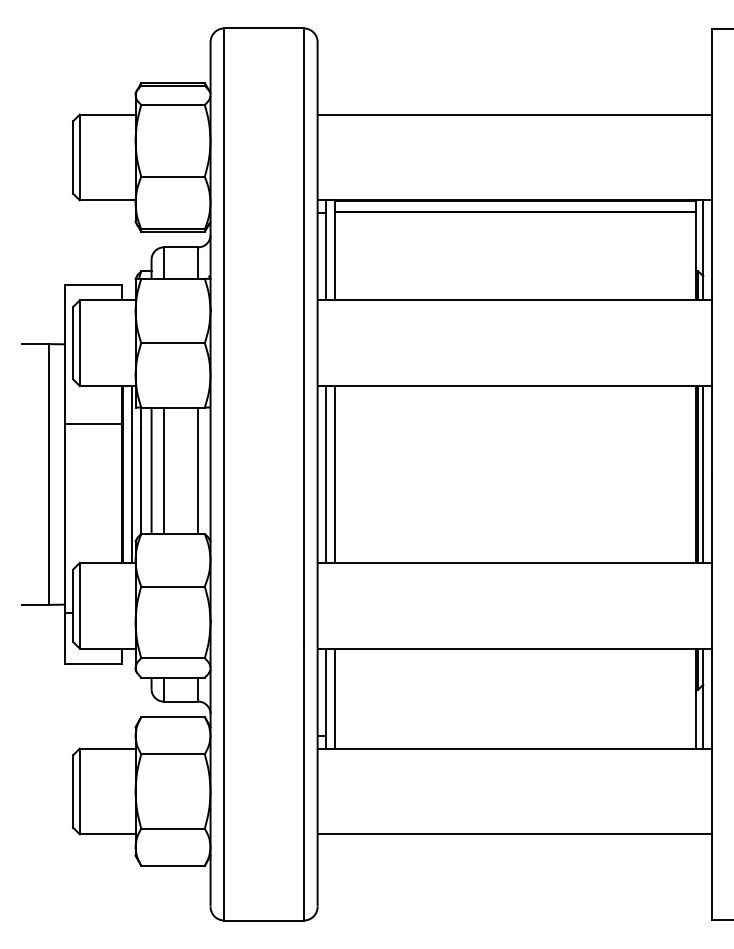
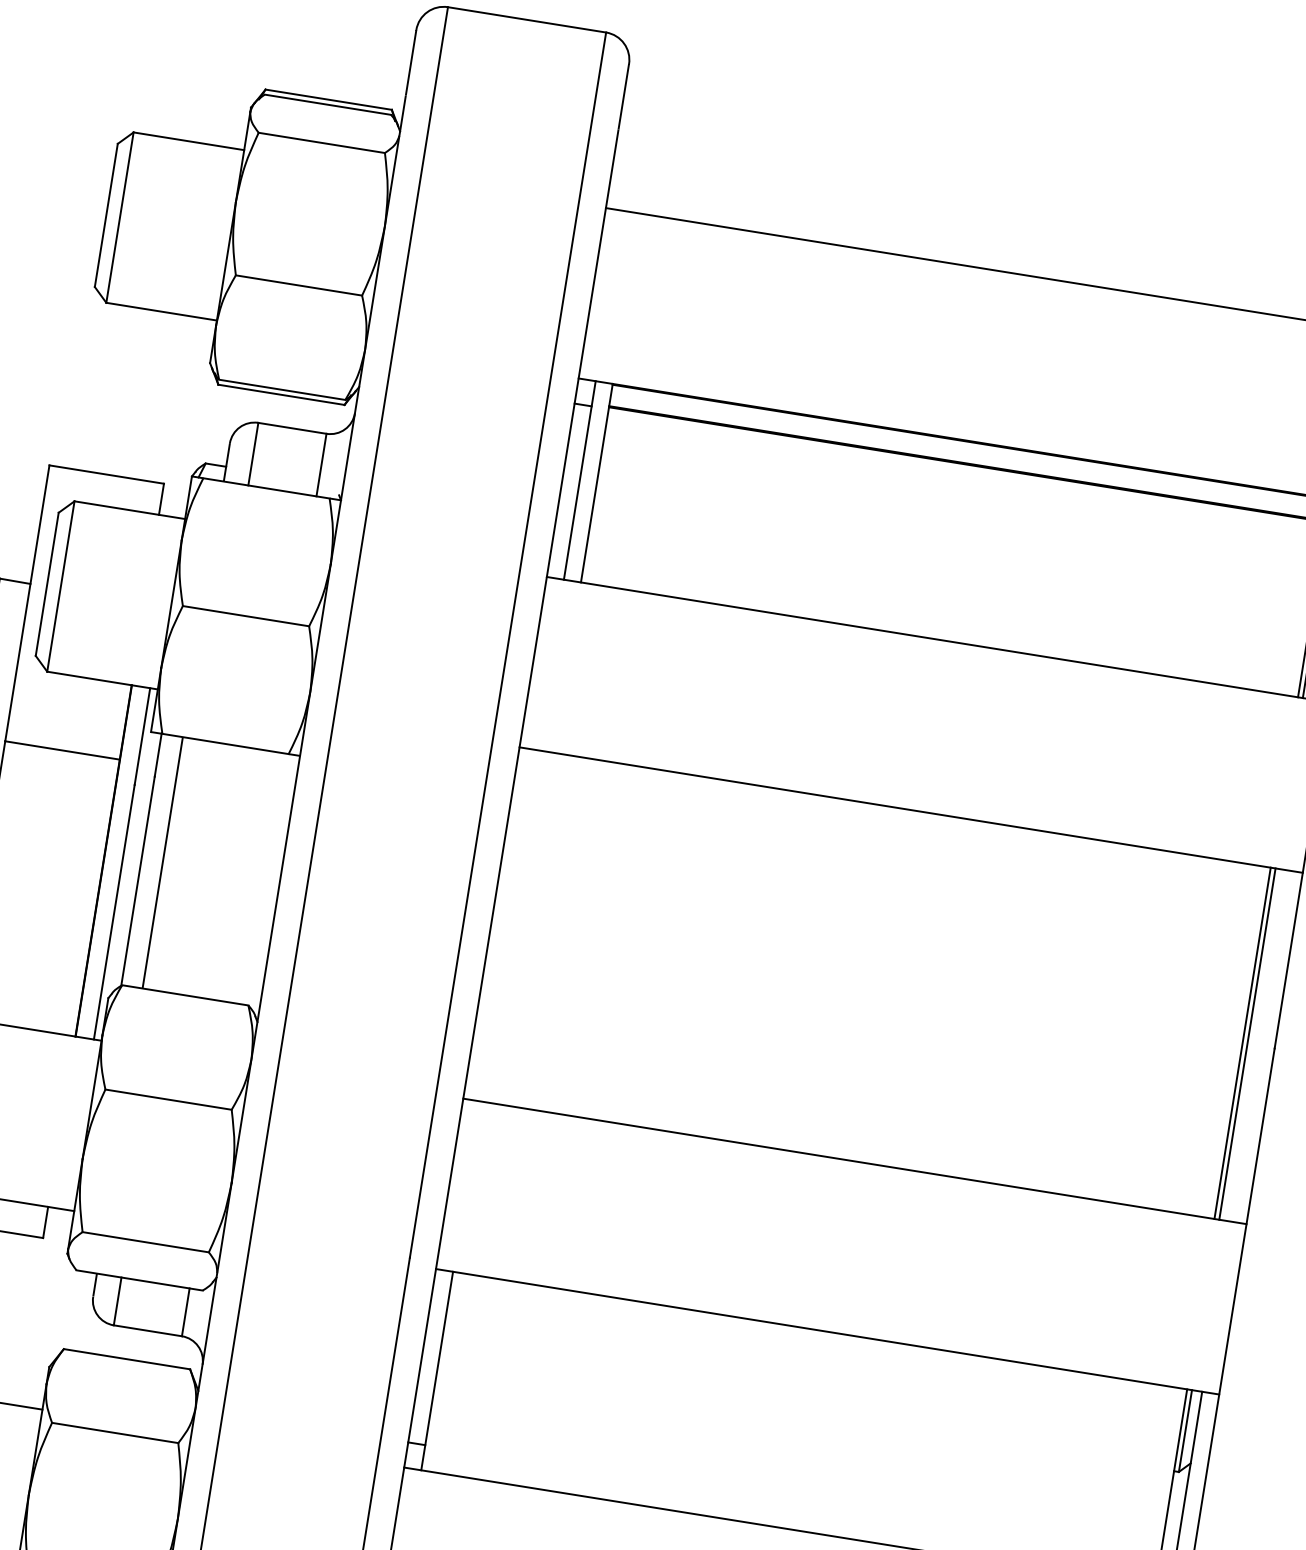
line: (163, 470) -> (186, 866), removed
line: (198, 470) -> (256, 877), removed
line: (326, 474) -> (509, 925), removed
line: (334, 474) -> (524, 928), removed
line: (703, 474) -> (1258, 1045), removed
line: (334, 698) -> (453, 1373), removed

